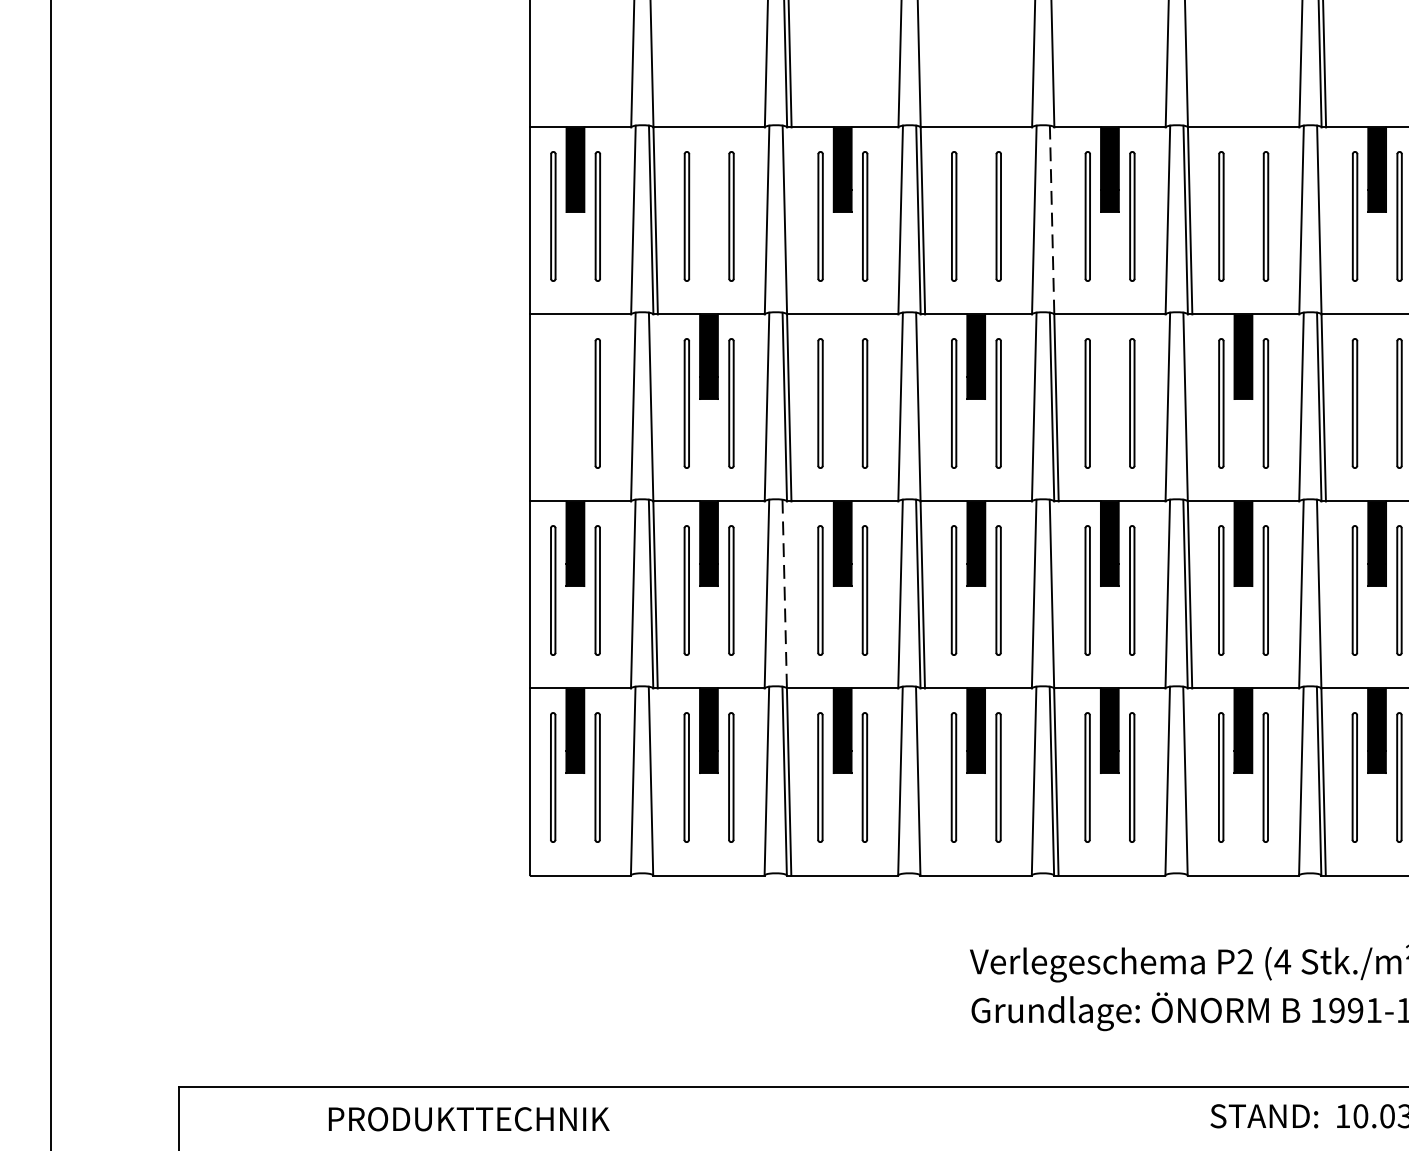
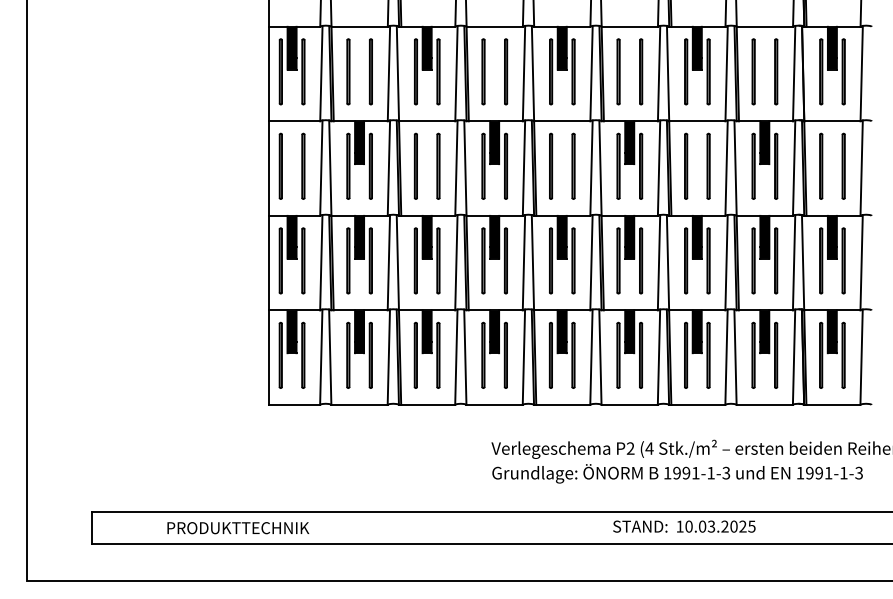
line: (1053, 219) -> (533, 73), dashed -> solid
line: (552, 401) -> (280, 165), added
line: (784, 593) -> (397, 262), dashed -> solid

